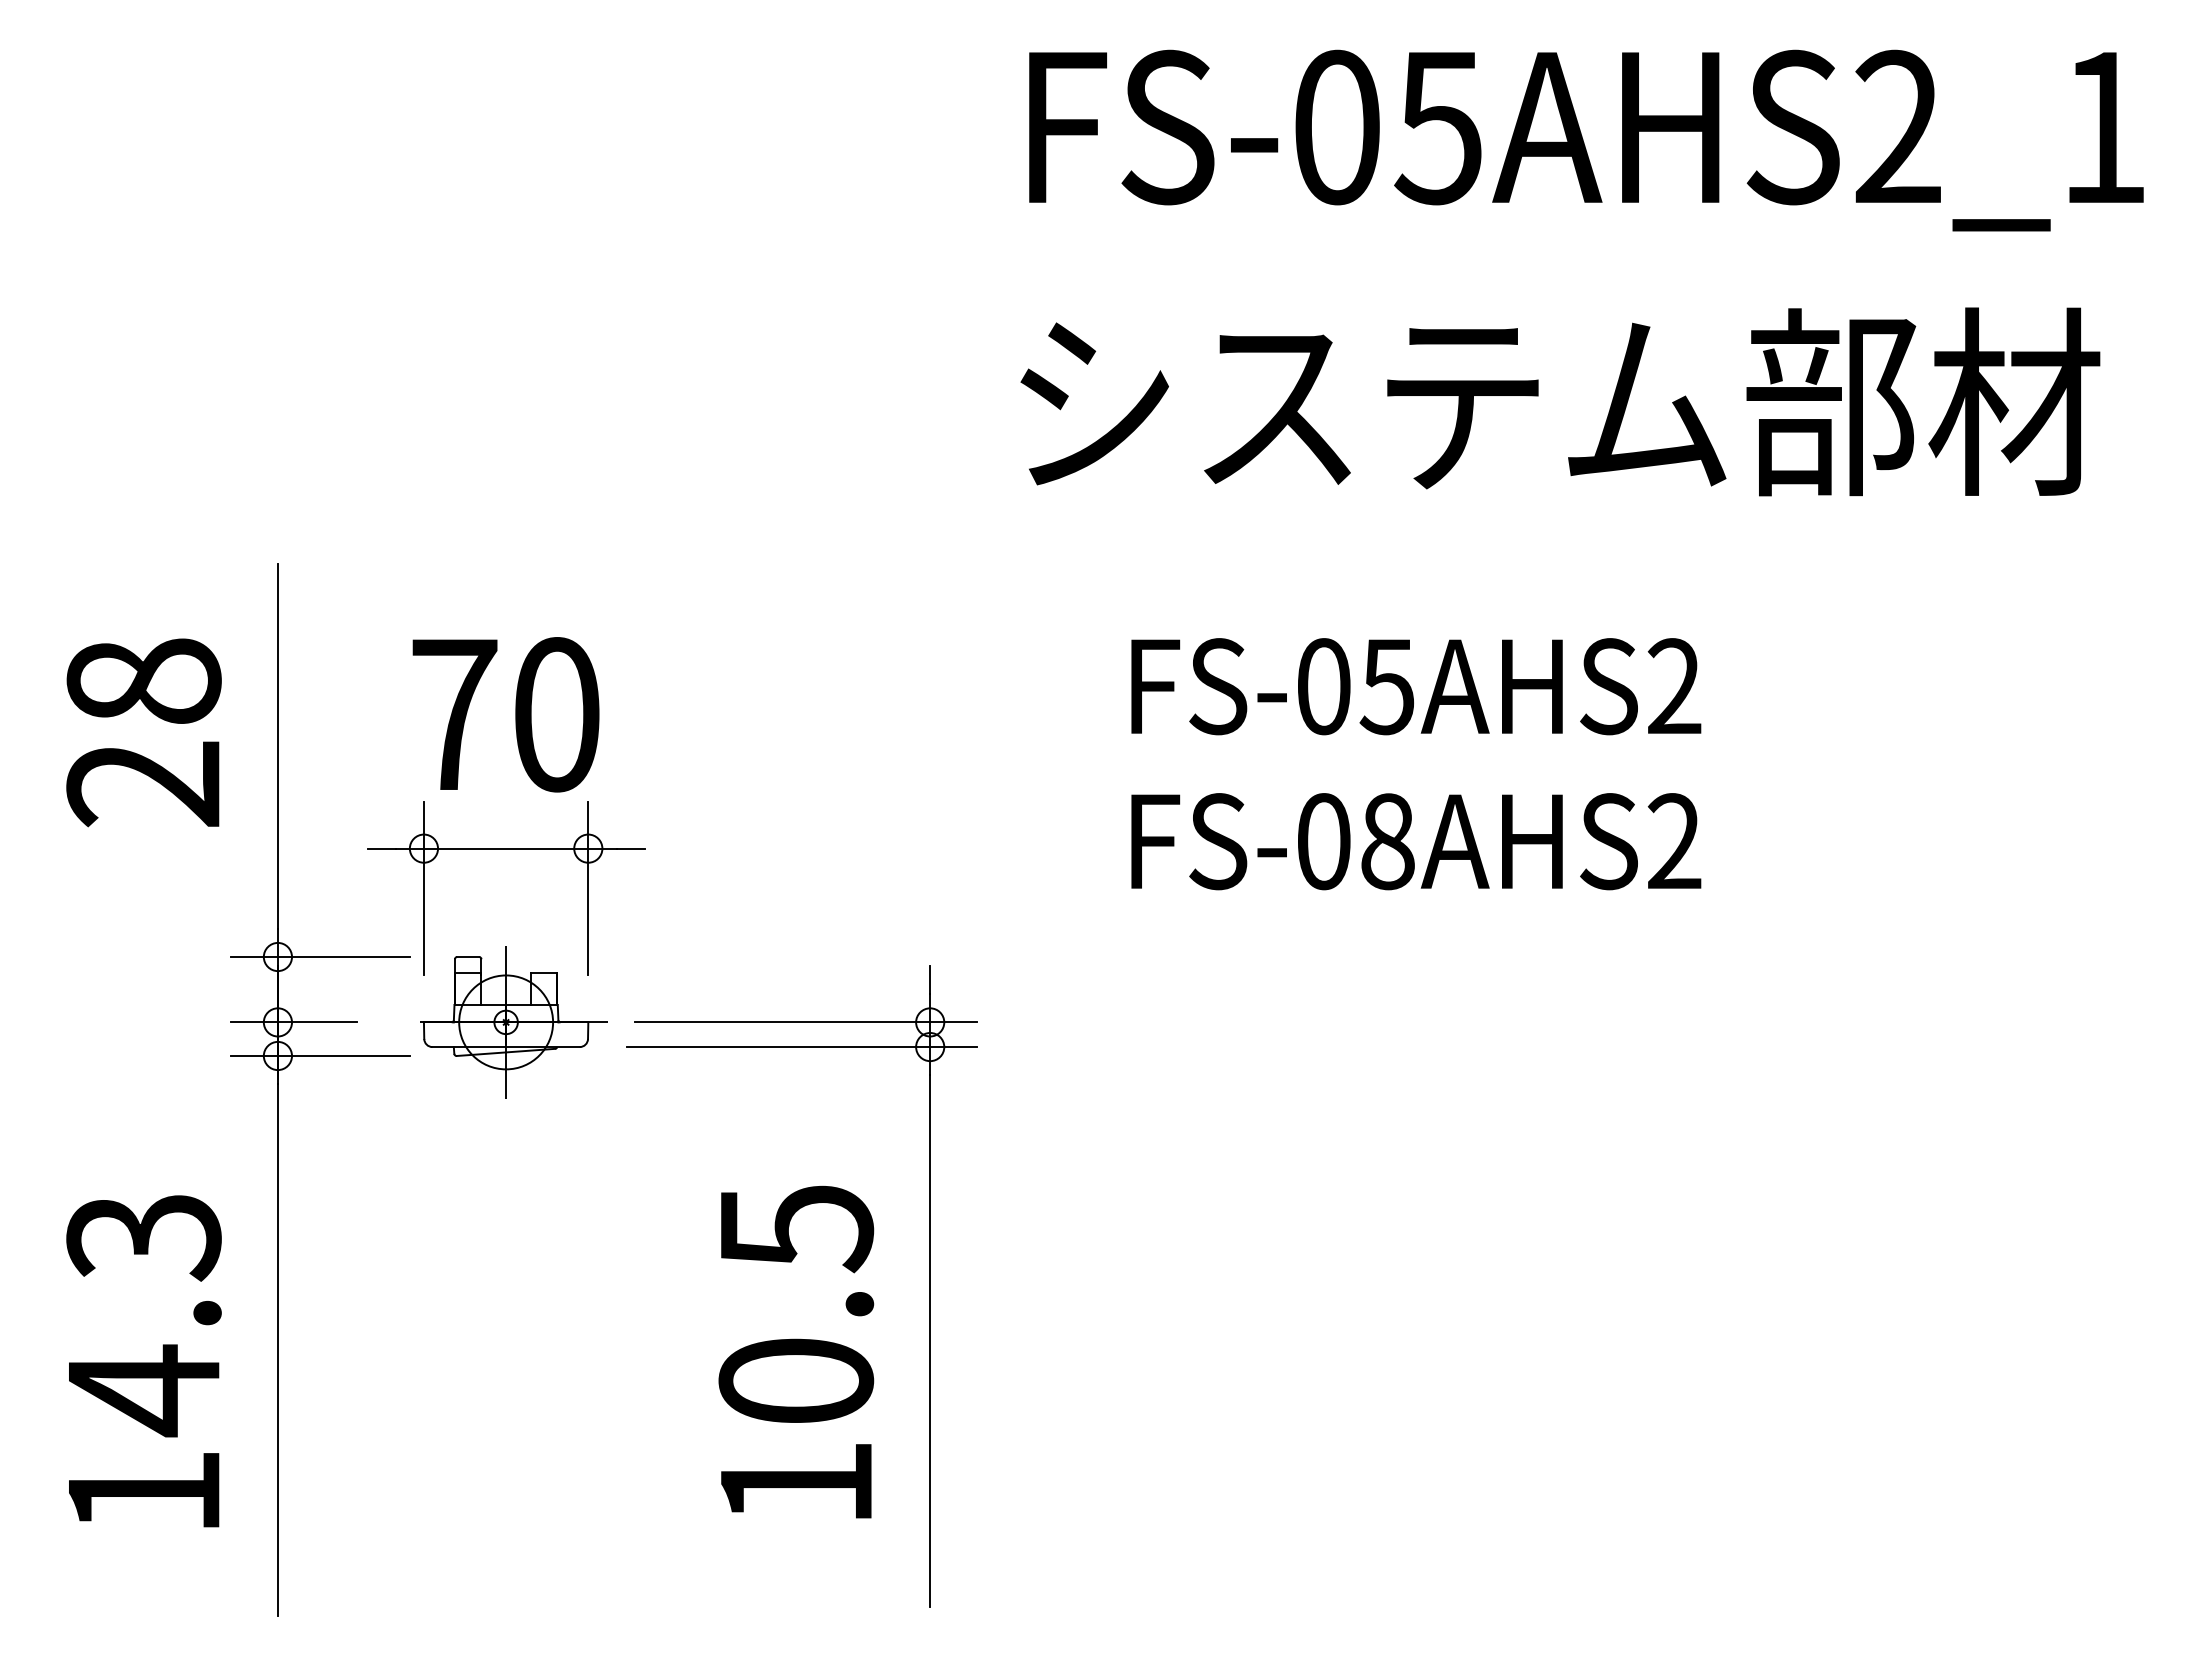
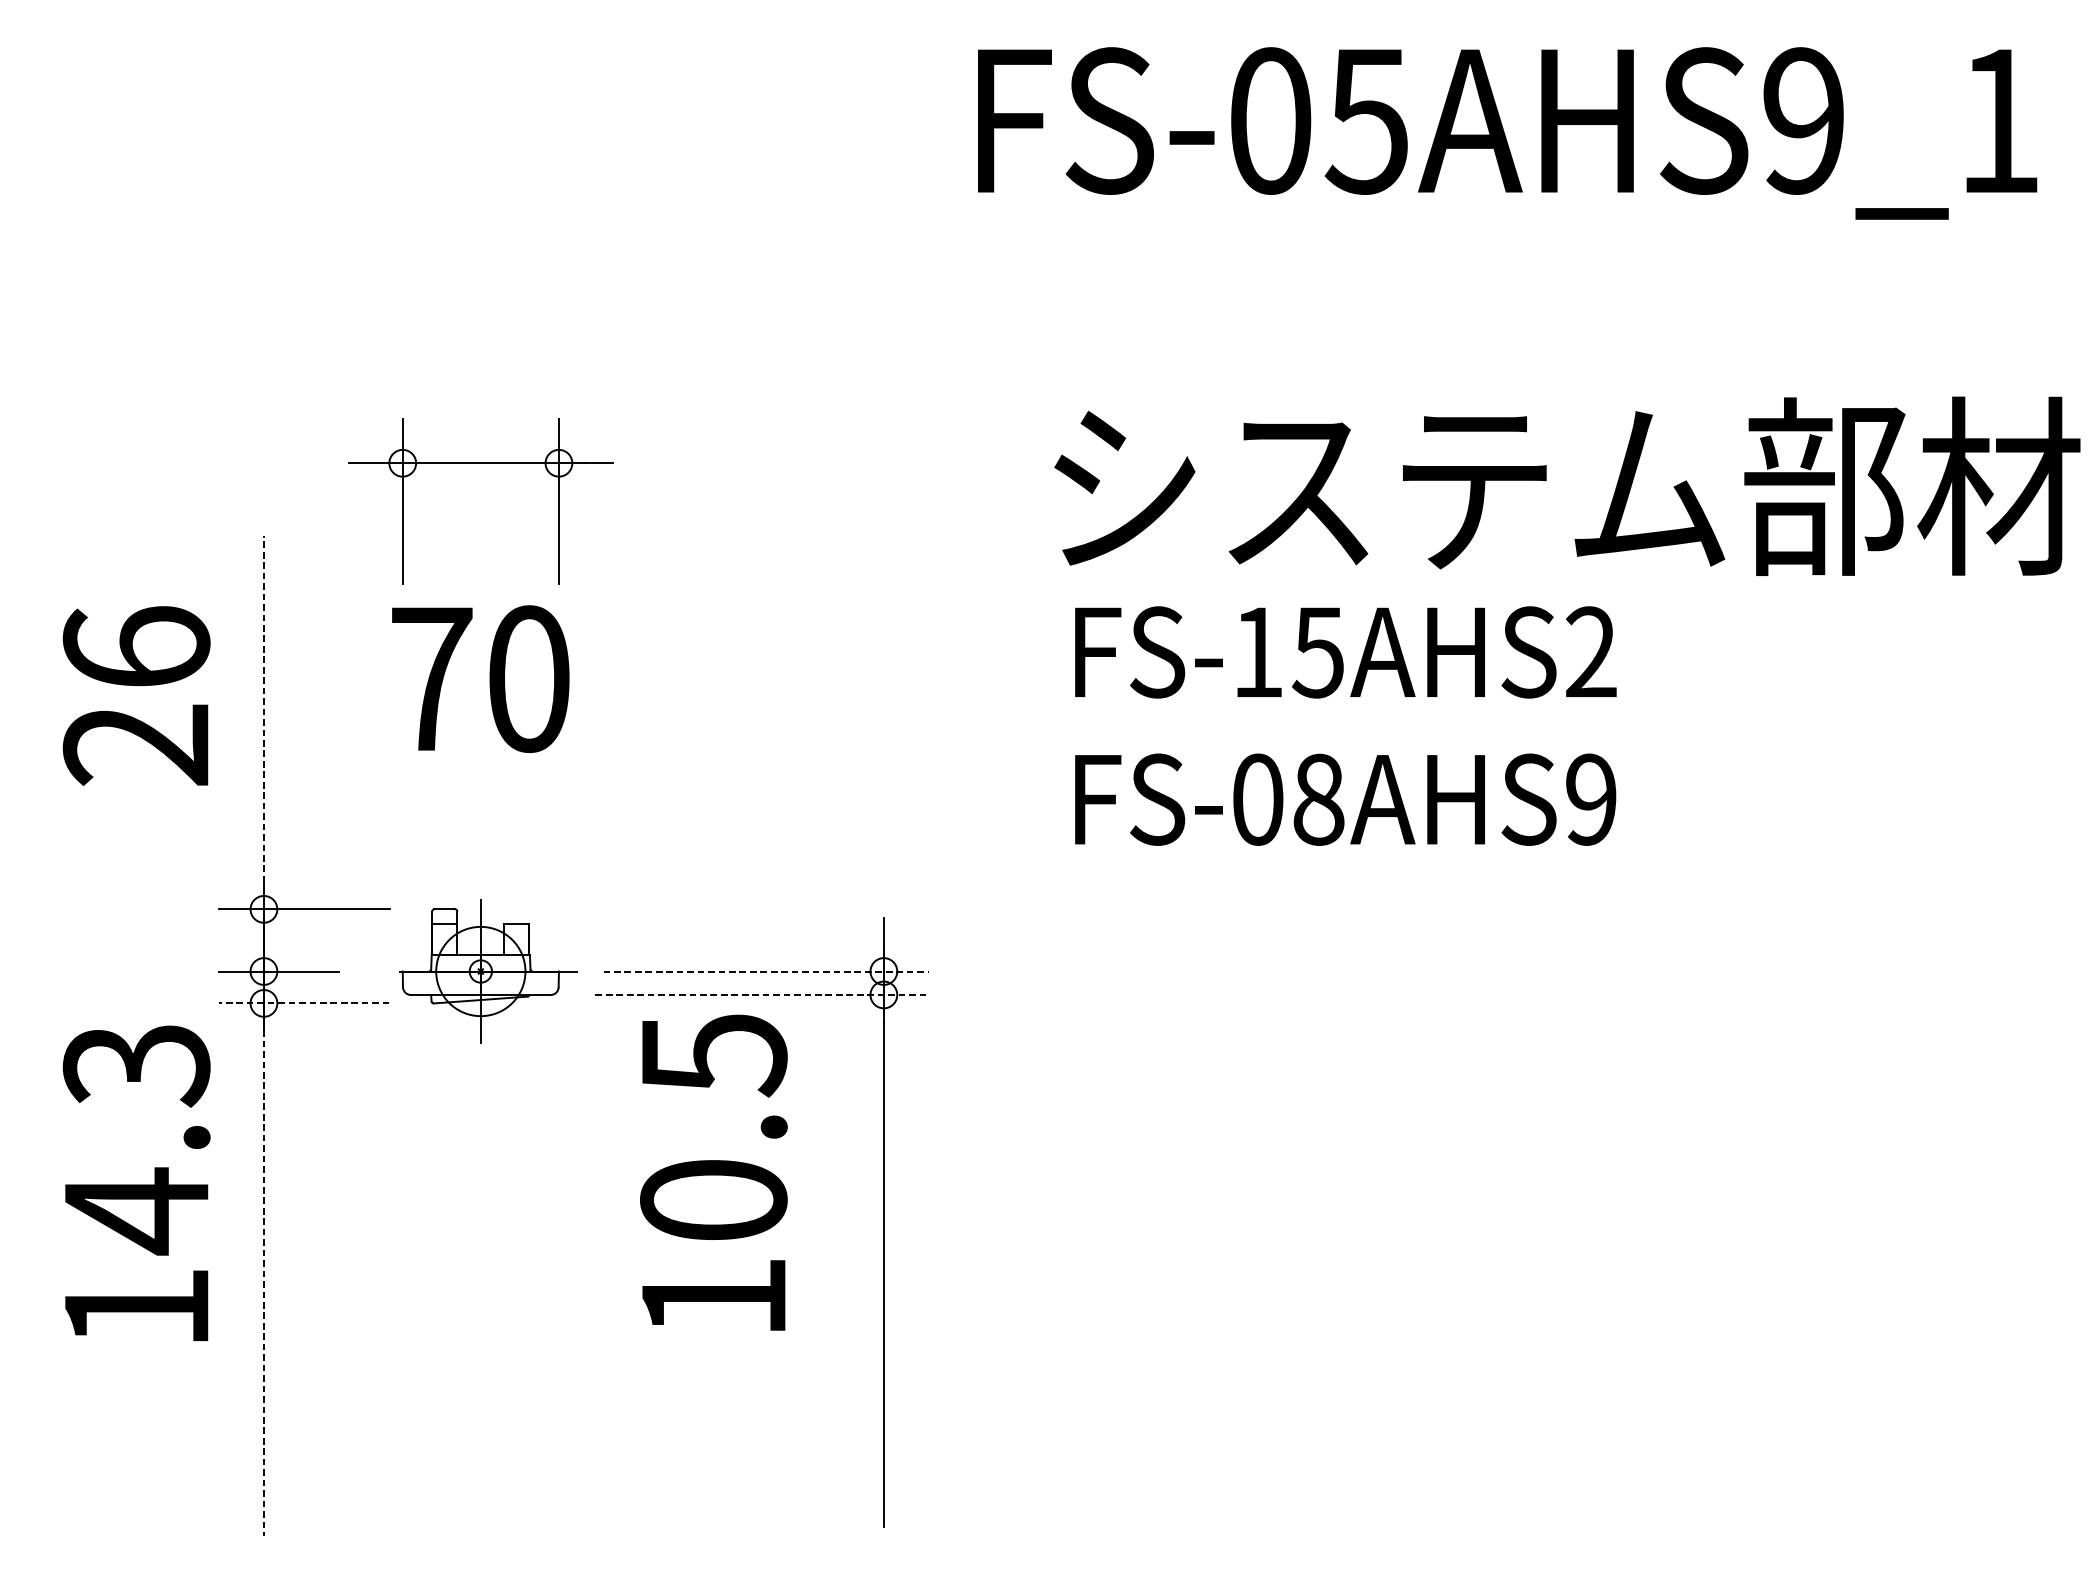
text: (1897, 127) -> (1803, 120), FS-05AHS2_1 -> FS-05AHS9_1
text: (1560, 401) -> (1567, 485), moved
text: (143, 680) -> (136, 646), 28 -> 26
text: (1324, 686) -> (1258, 652), FS-05AHS2 -> FS-15AHS2
line: (277, 746) -> (263, 709), solid -> dashed
text: (1674, 841) -> (1591, 799), FS-08AHS2 -> FS-08AHS9
part: (506, 849) -> (481, 464), moved
line: (806, 1022) -> (766, 971), solid -> dashed
line: (802, 1047) -> (762, 995), solid -> dashed
line: (319, 1055) -> (303, 1002), solid -> dashed
line: (277, 1350) -> (263, 1283), solid -> dashed
text: (796, 1351) -> (714, 1172), moved
text: (143, 1361) -> (136, 1183), moved

